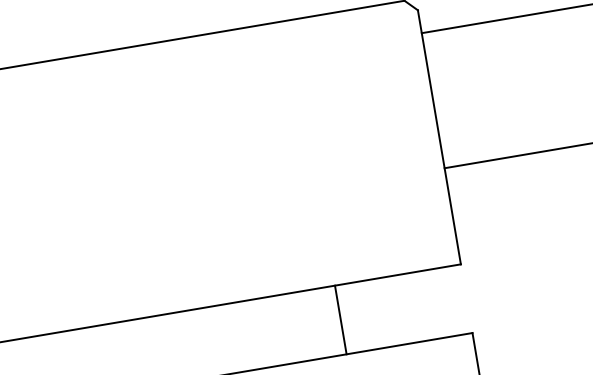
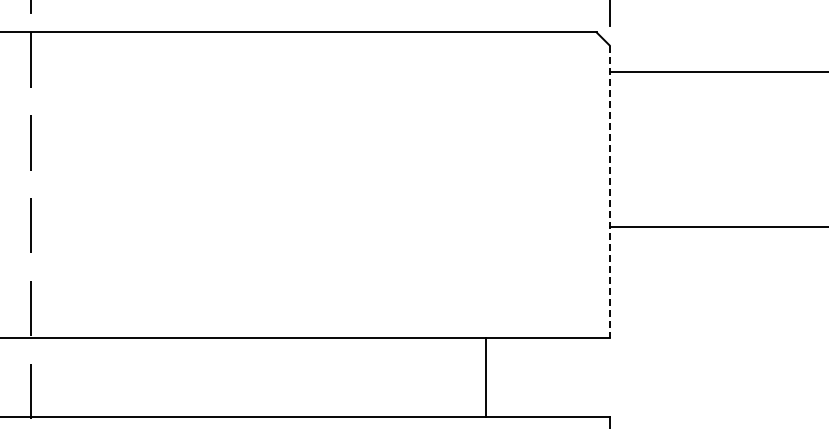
line: (439, 138) -> (609, 192), solid -> dashed
line: (341, 319) -> (486, 376), moved

